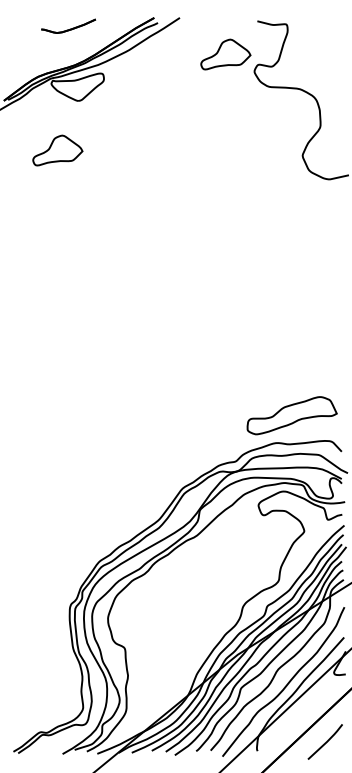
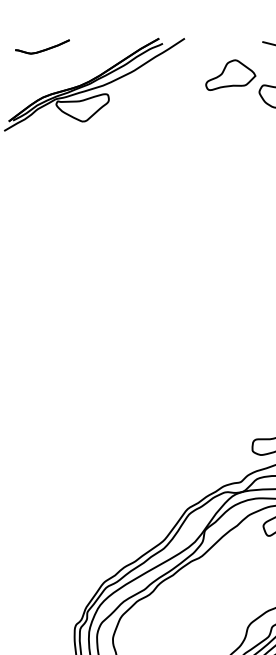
part: (68, 25) -> (42, 46), moved
part: (57, 150) -> (62, 171), removed

